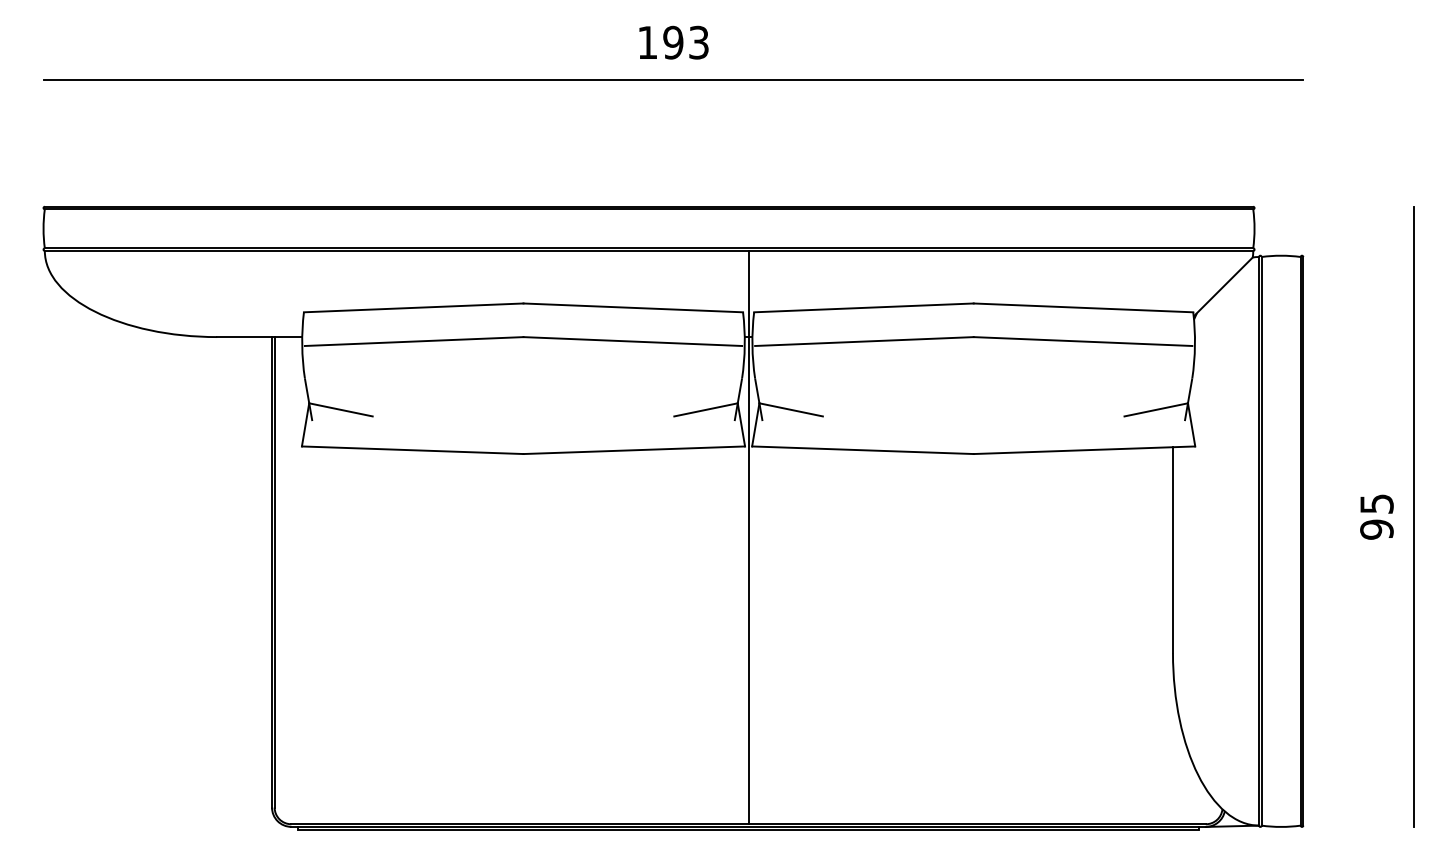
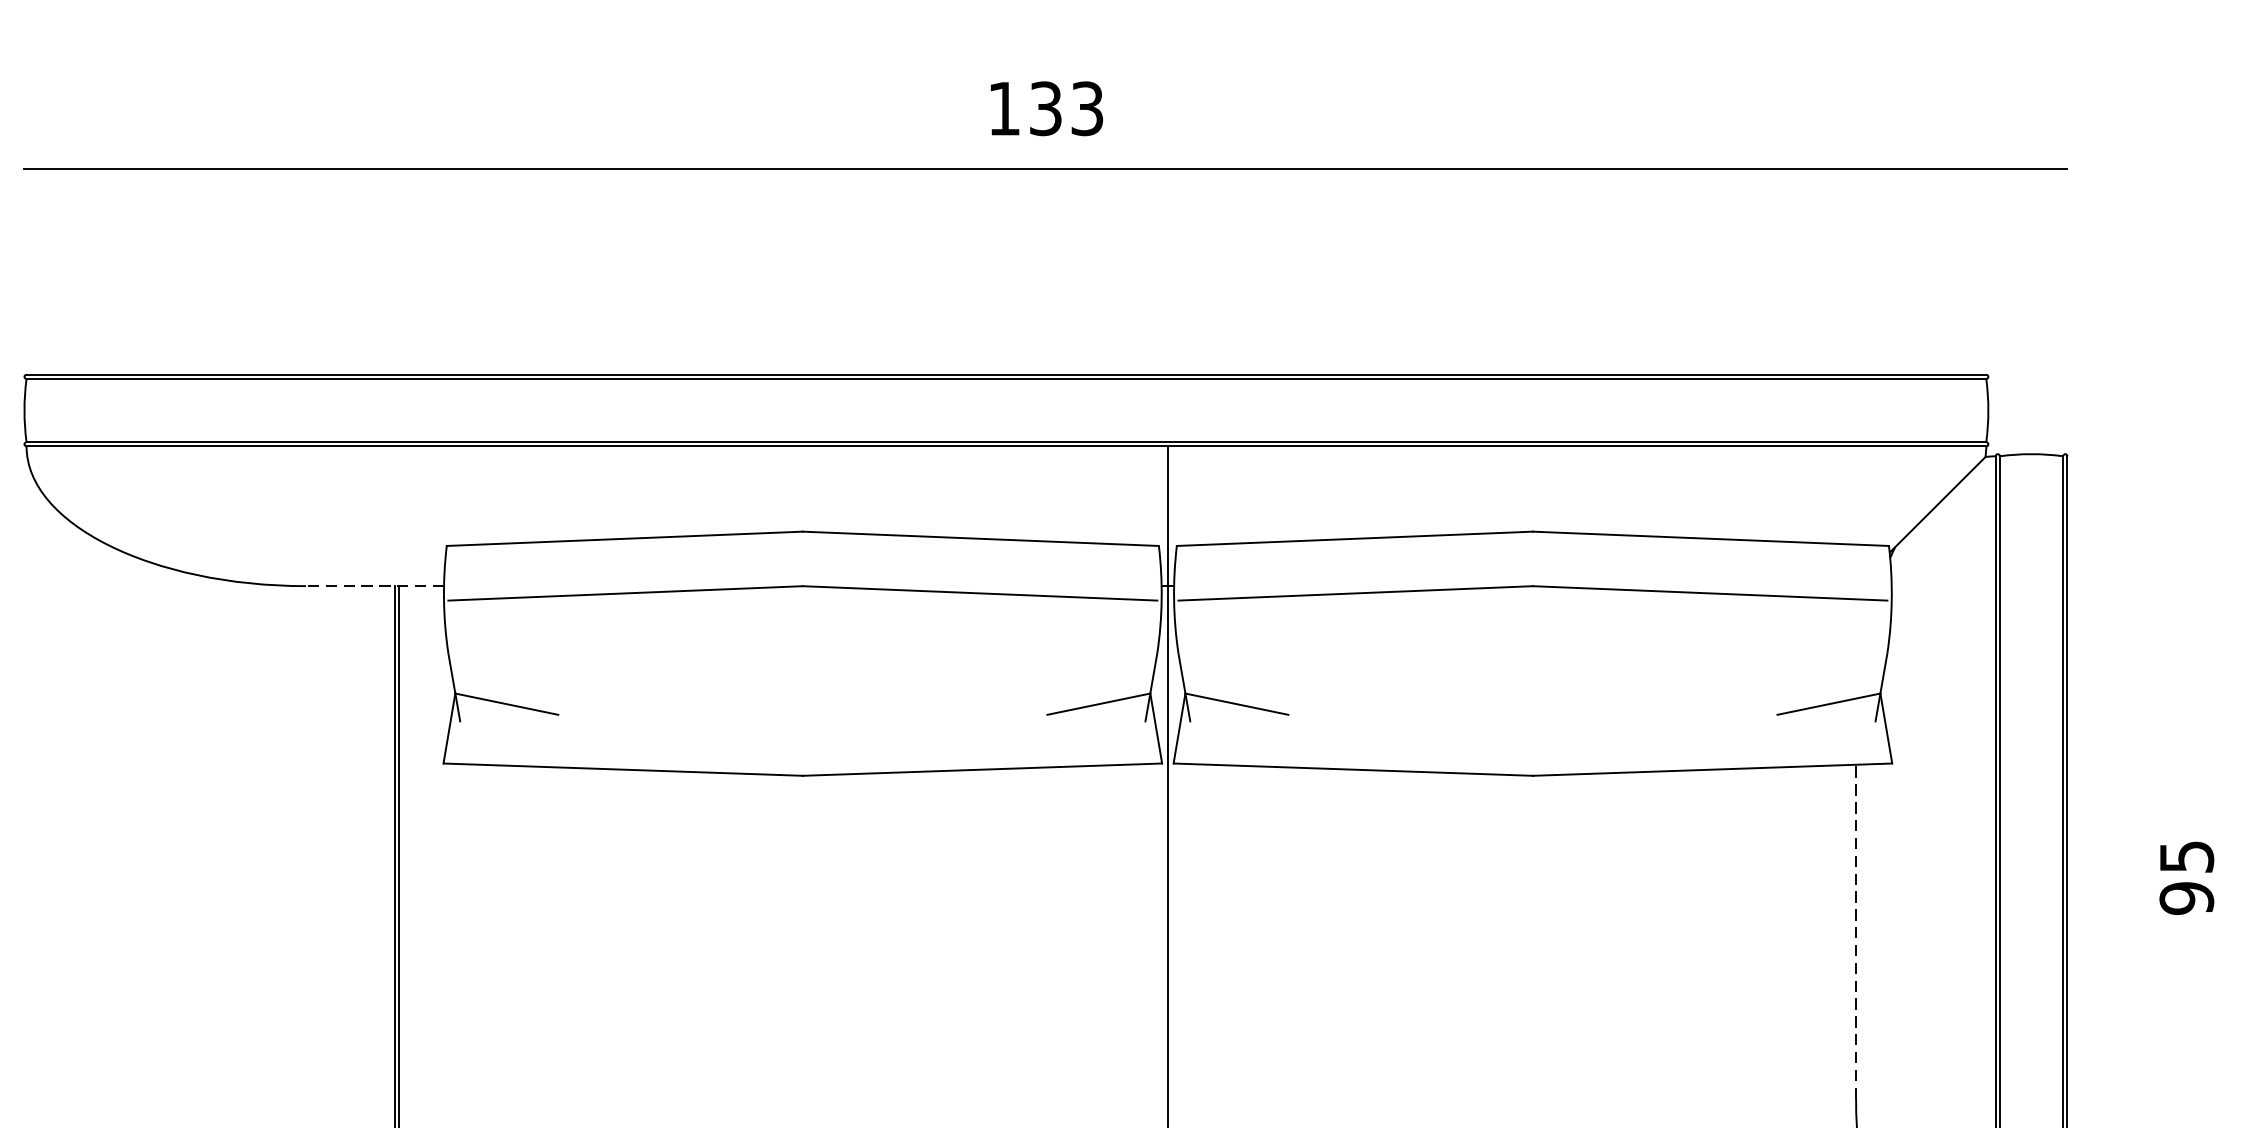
text: (673, 42) -> (1046, 108), 193 -> 133
line: (259, 337) -> (374, 586), solid -> dashed
line: (1172, 549) -> (1855, 930), solid -> dashed

